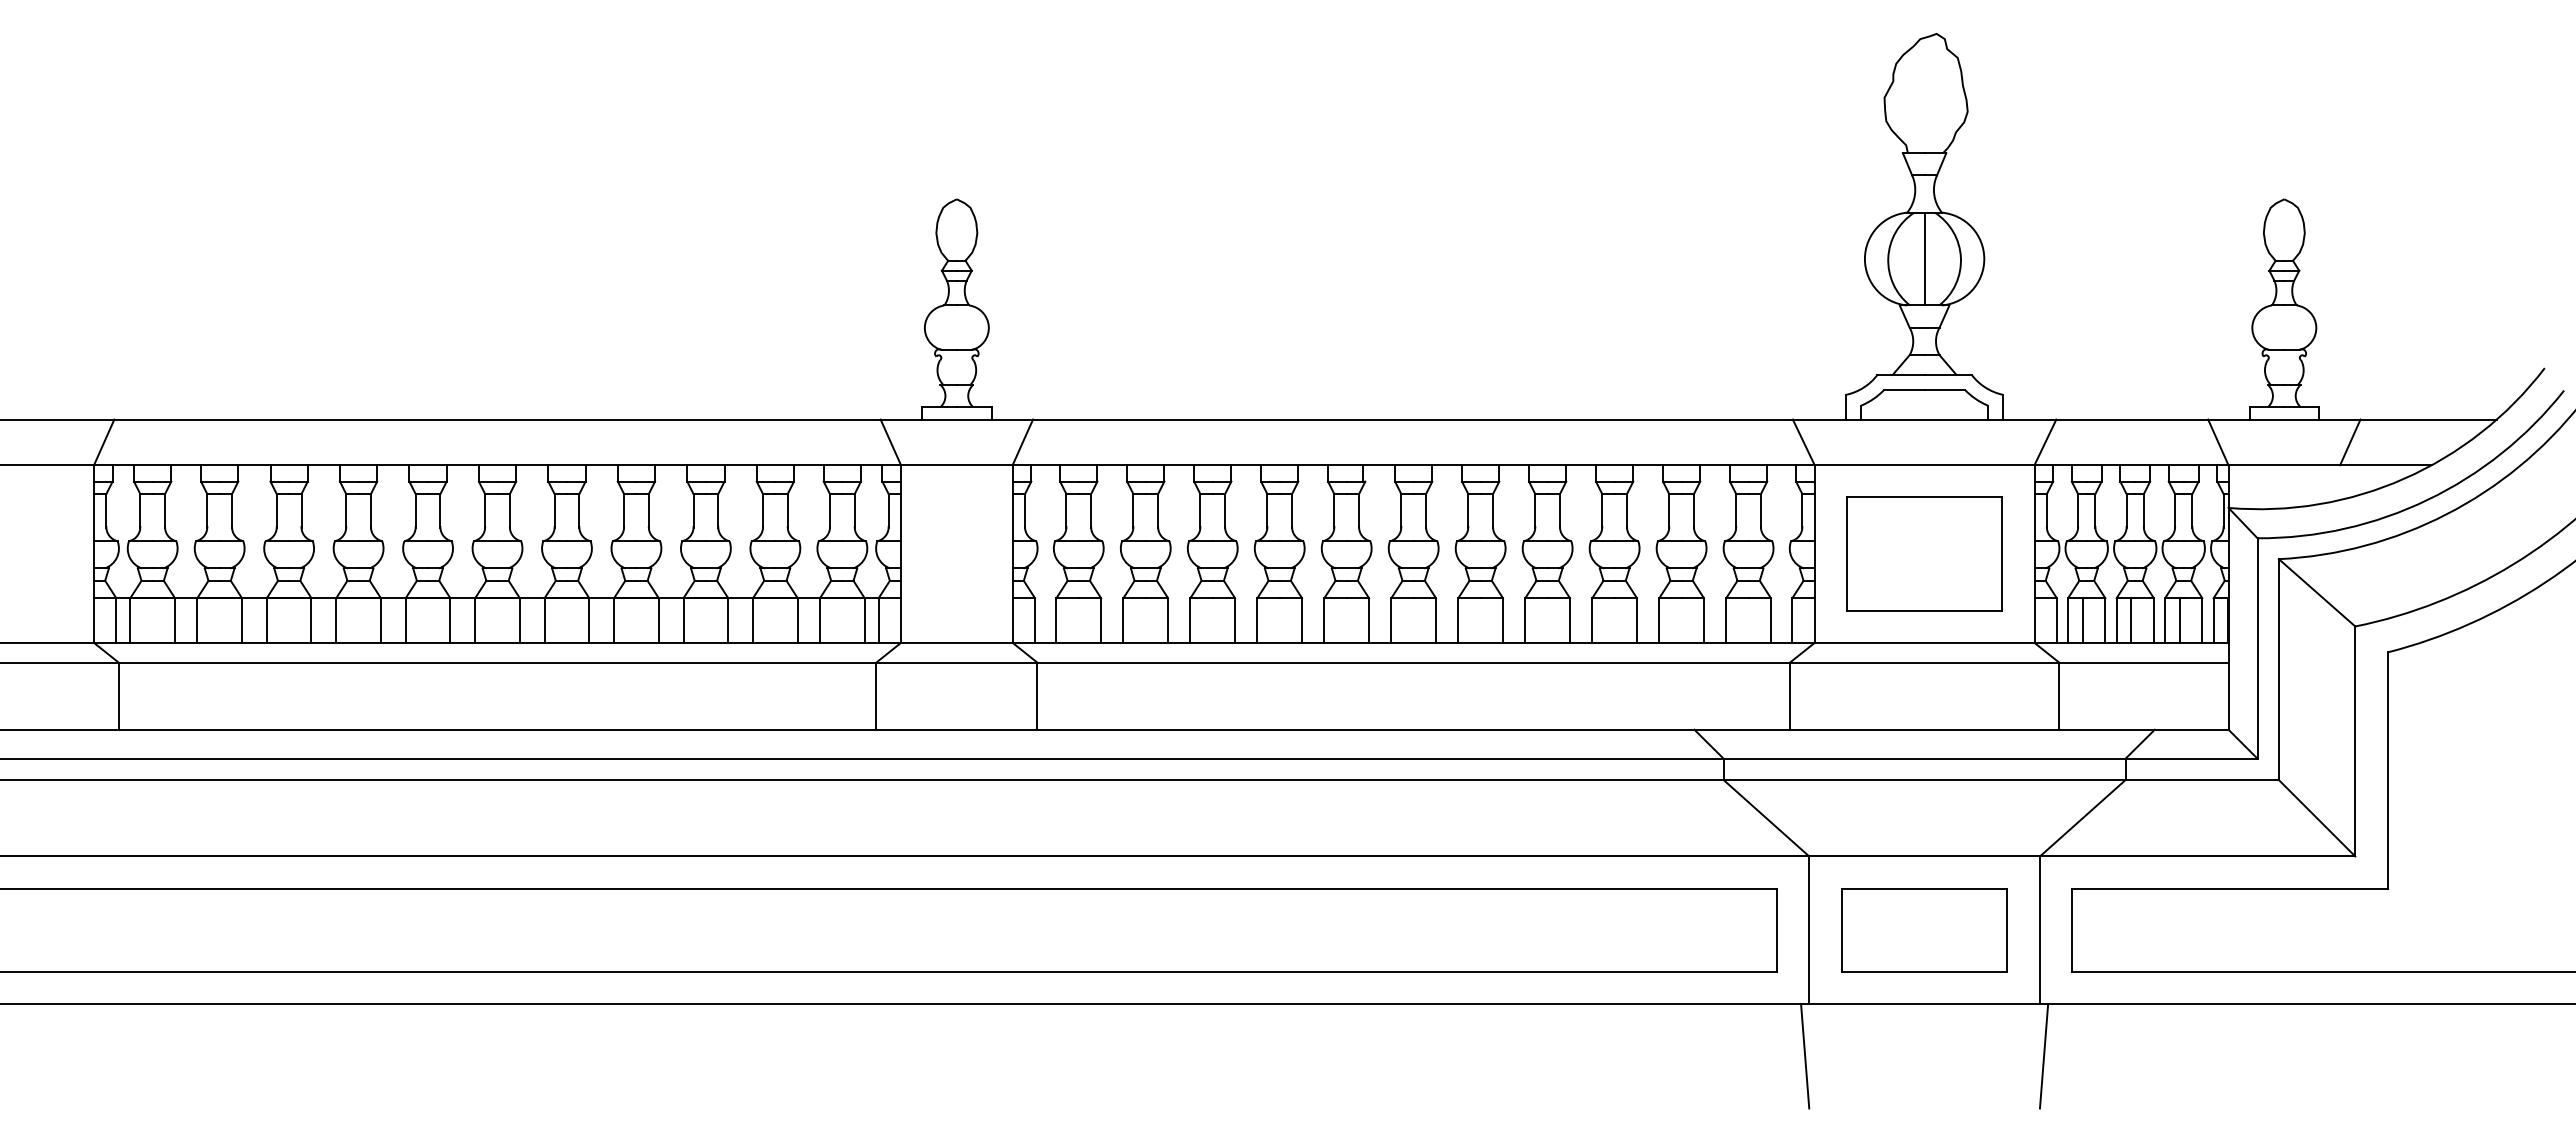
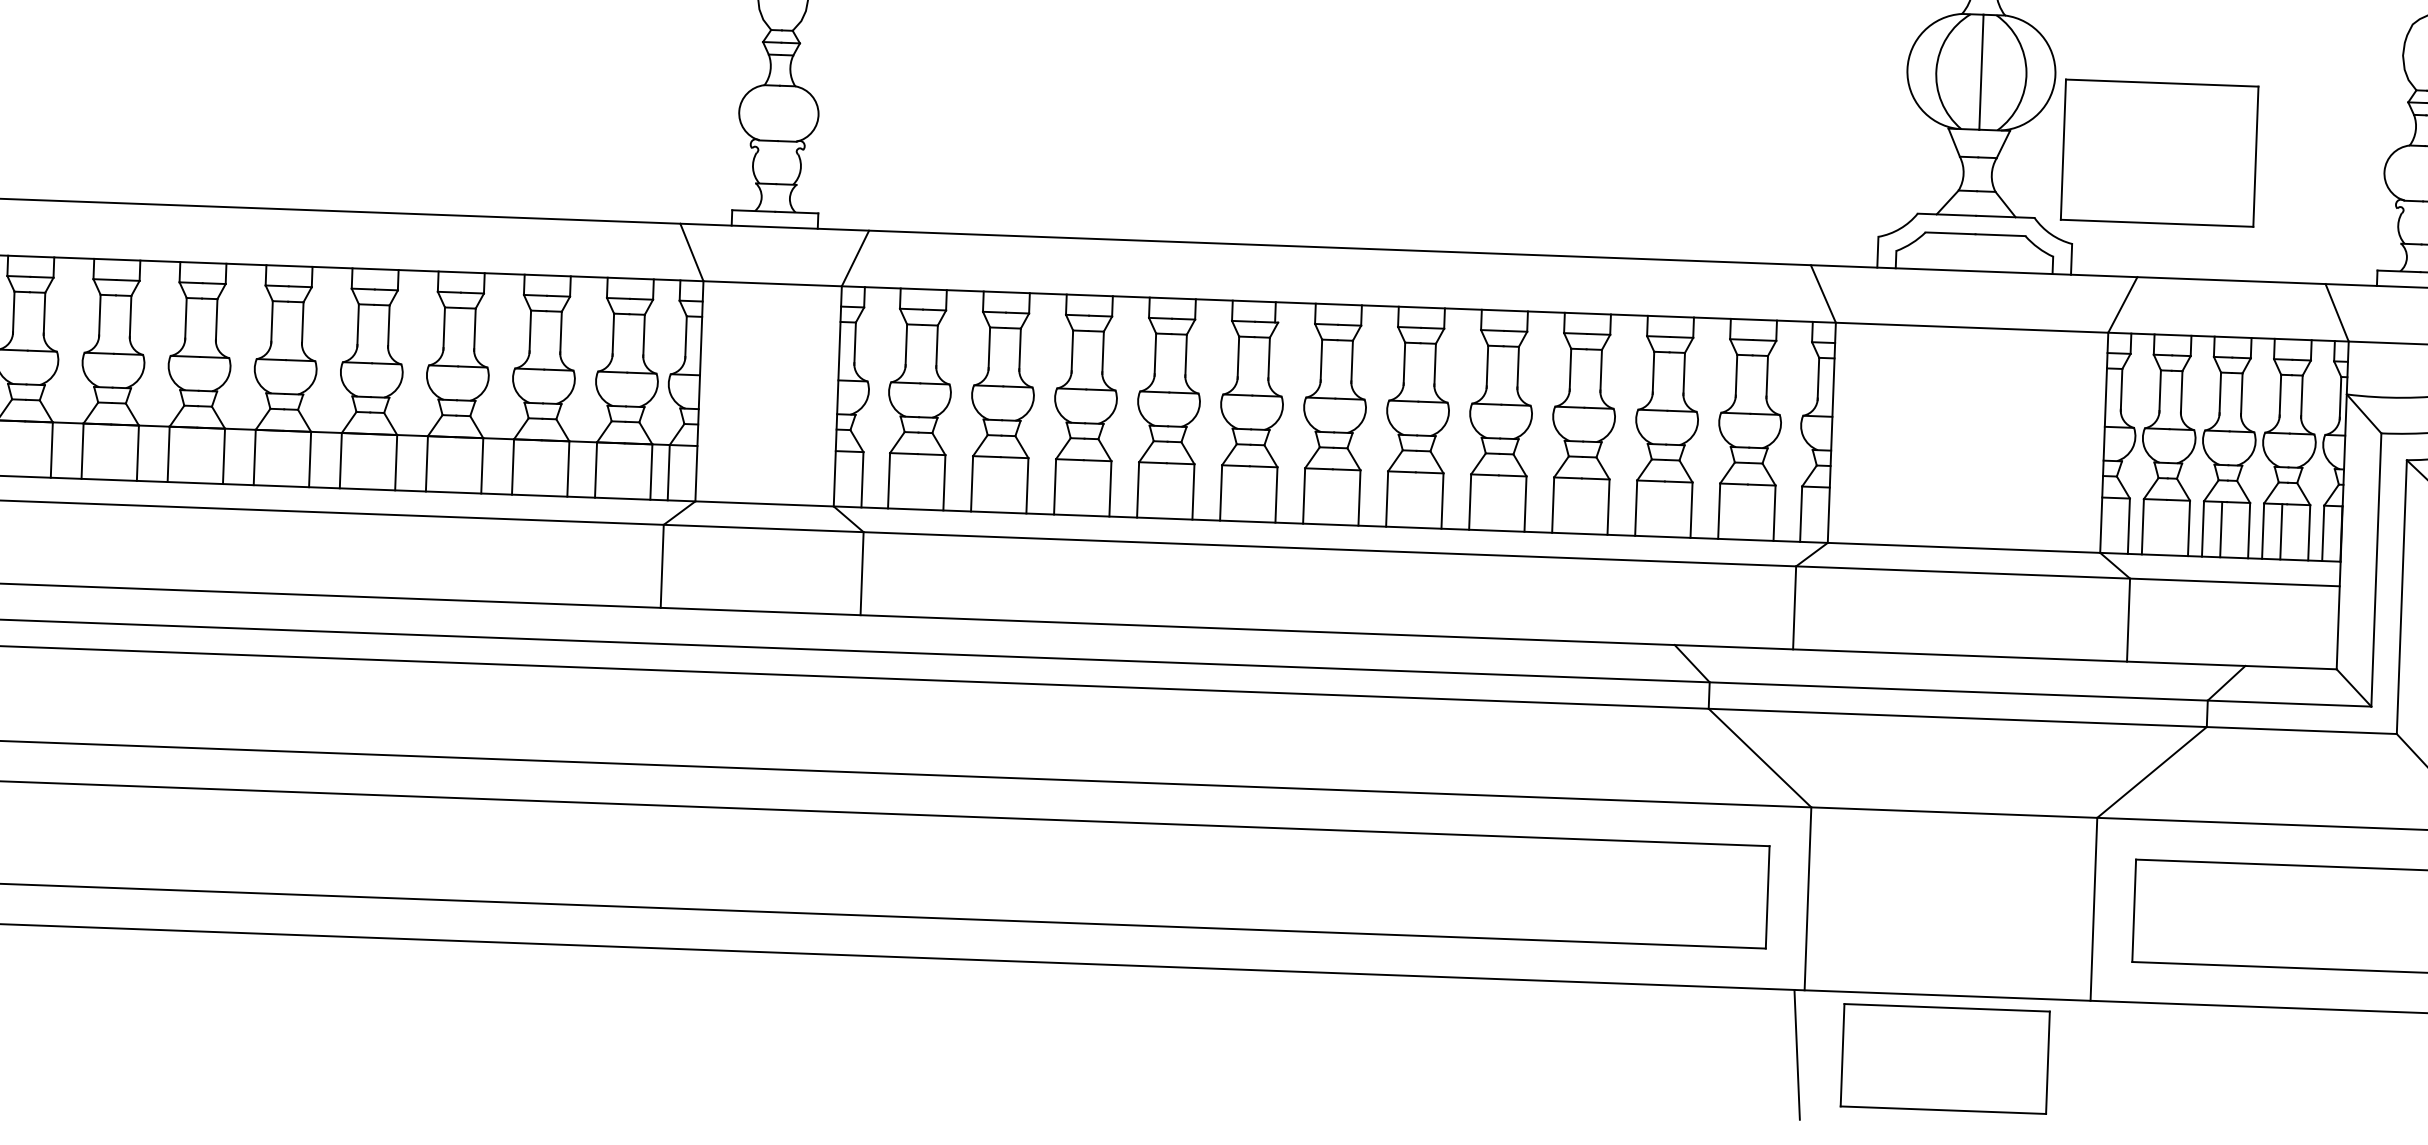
part: (1924, 553) -> (2159, 152), moved
line: (2082, 620) -> (2160, 527), removed
part: (1924, 930) -> (1945, 1059), moved
line: (2043, 1056) -> (2092, 1065), removed

